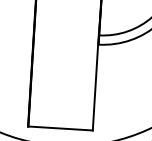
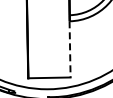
line: (96, 87) -> (70, 49), solid -> dashed

